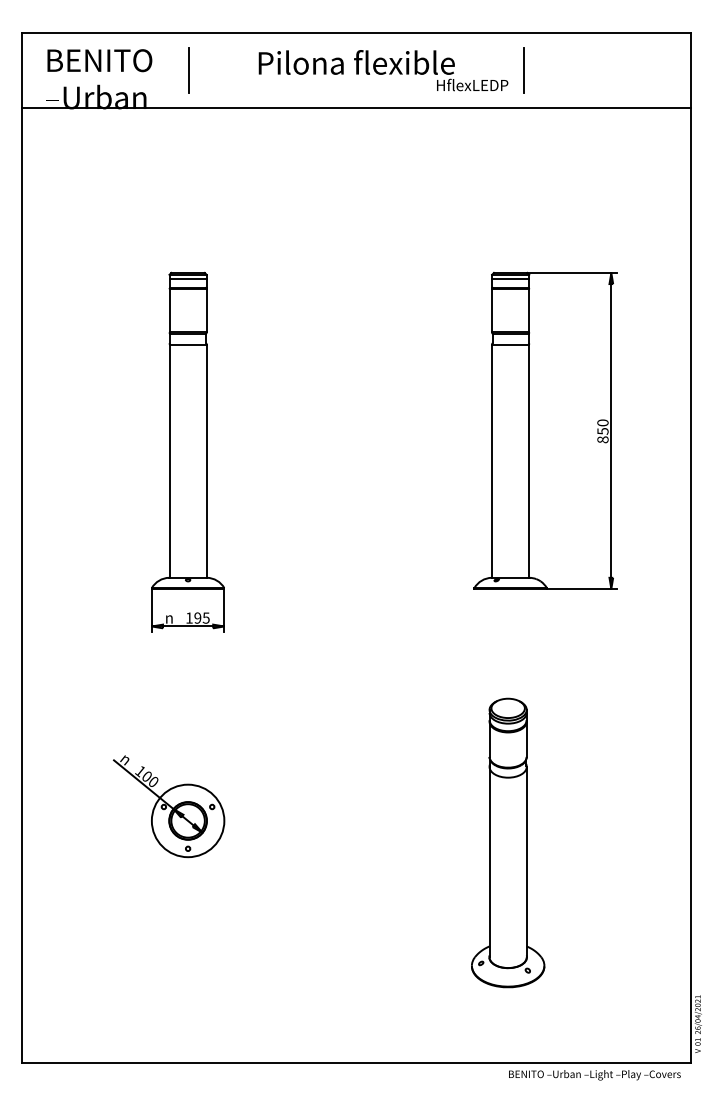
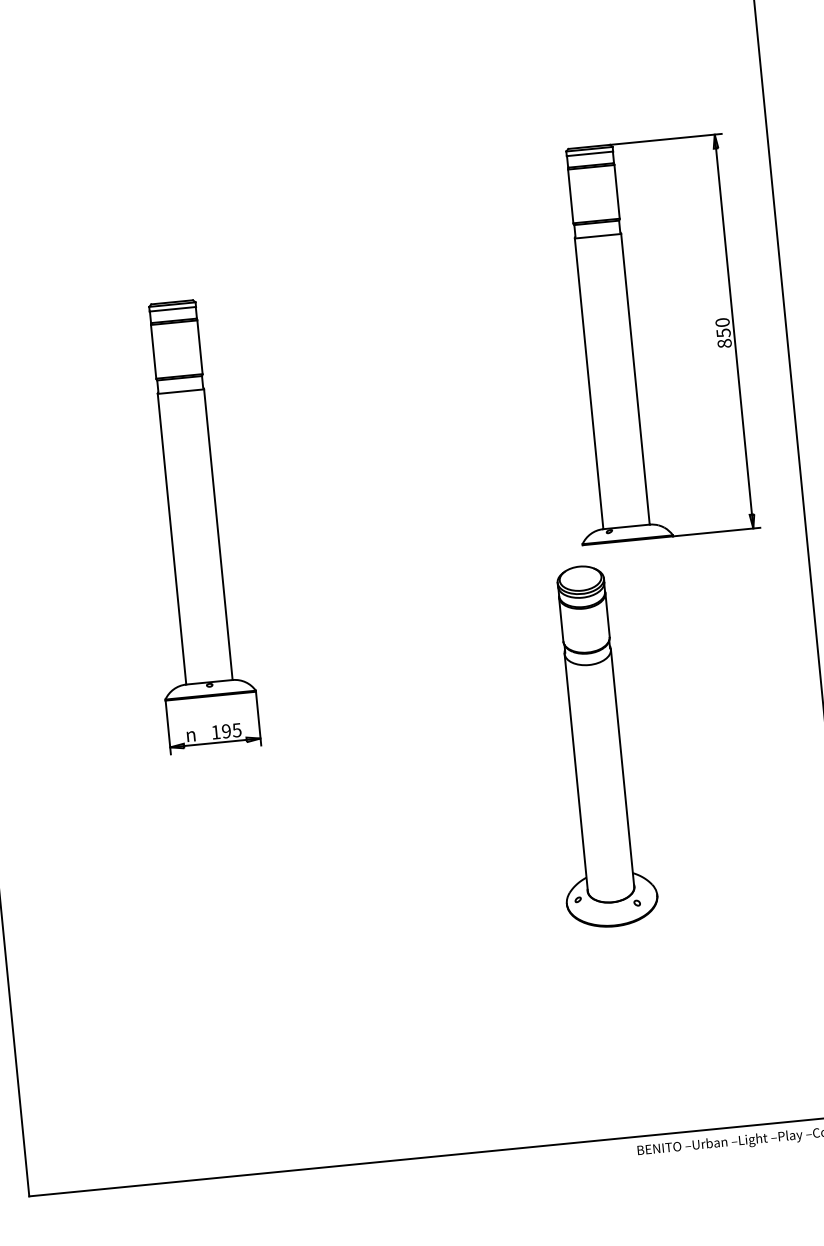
part: (545, 430) -> (651, 339), moved
part: (187, 451) -> (193, 524), moved
part: (169, 806) -> (181, 858), removed
part: (508, 842) -> (597, 745), moved

